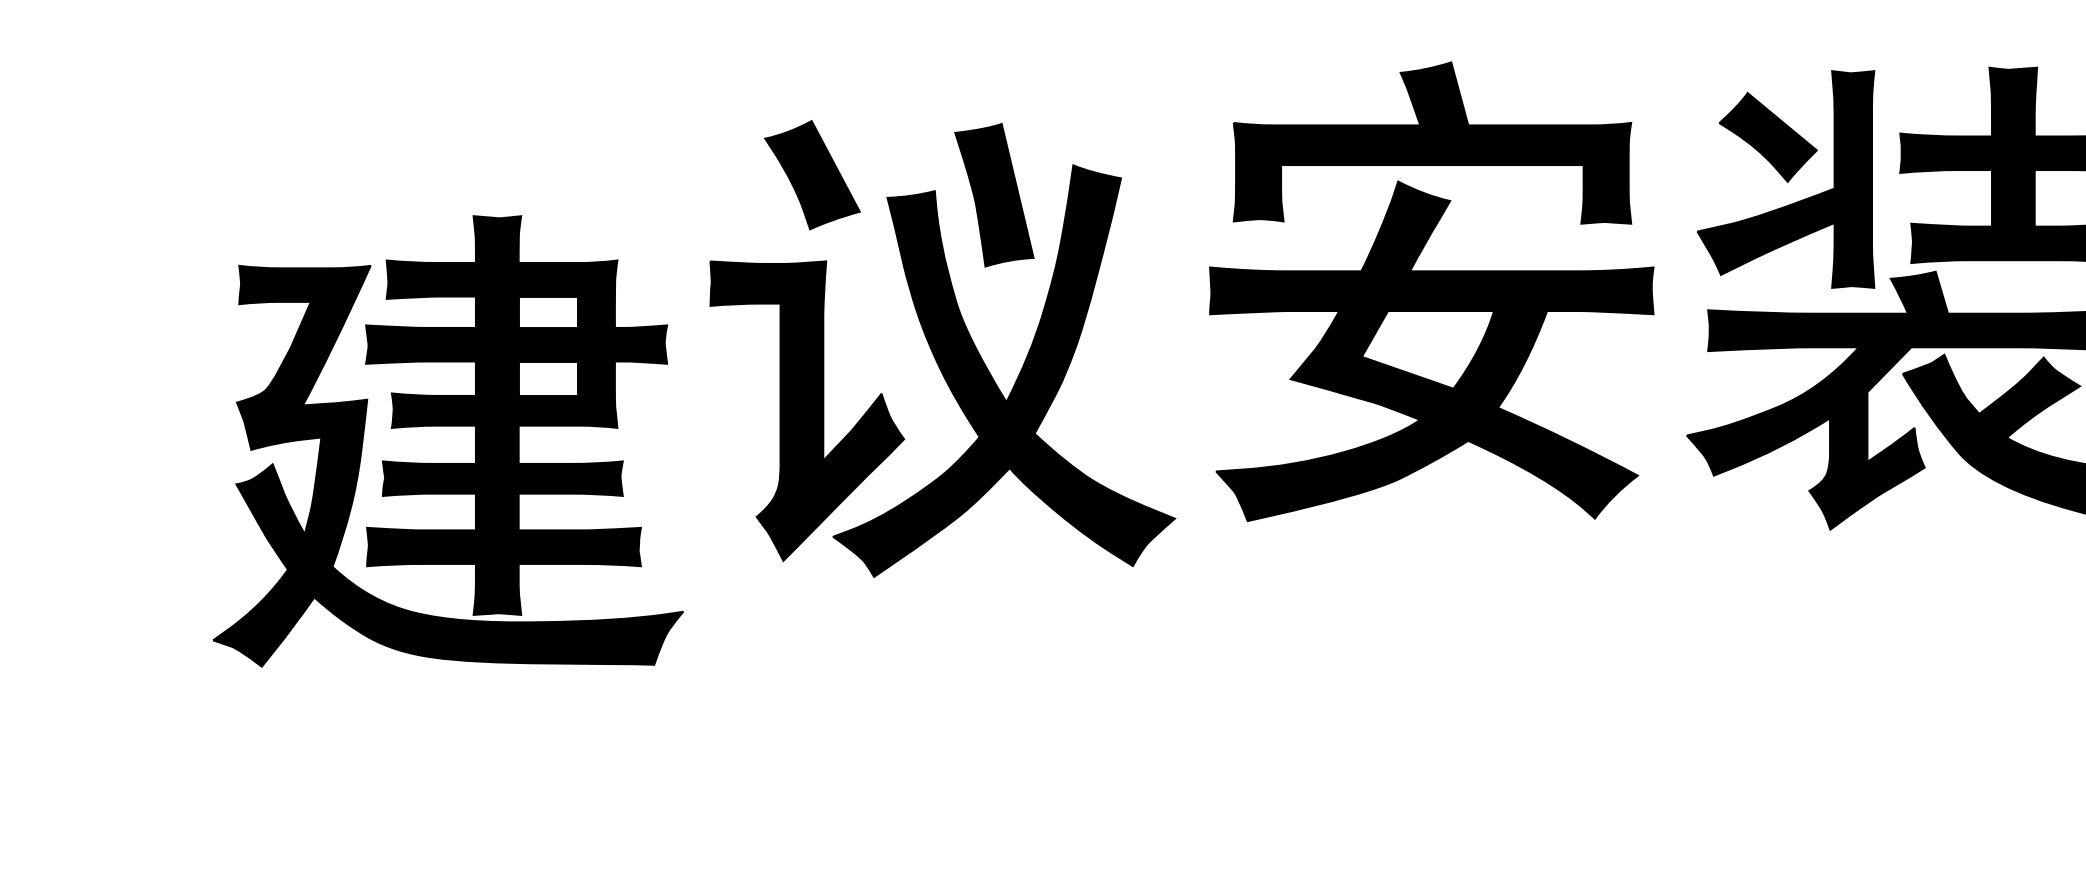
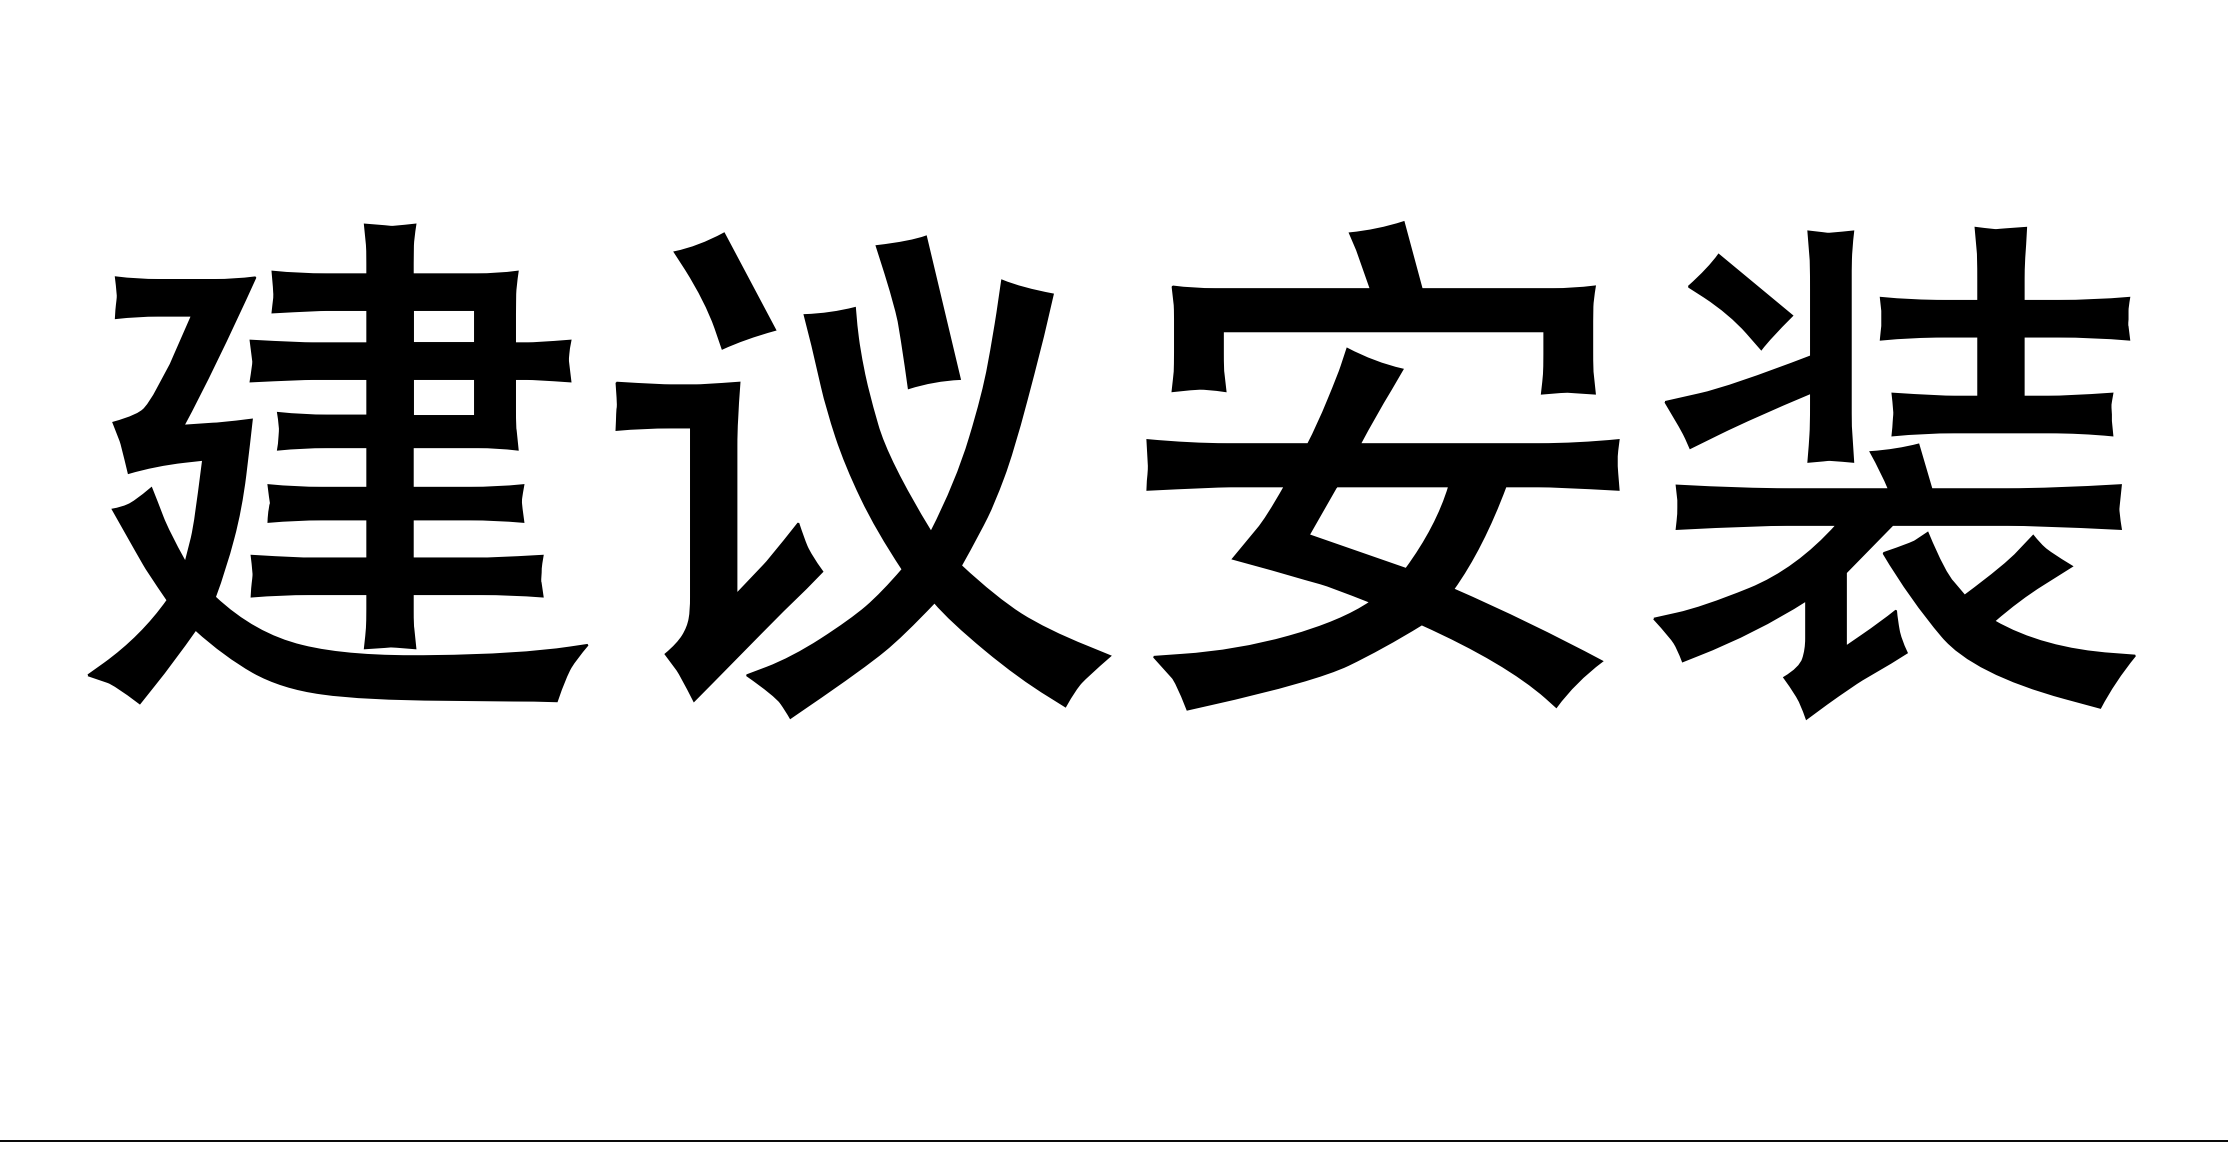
part: (942, 348) -> (863, 475), moved
part: (447, 426) -> (337, 448), moved

